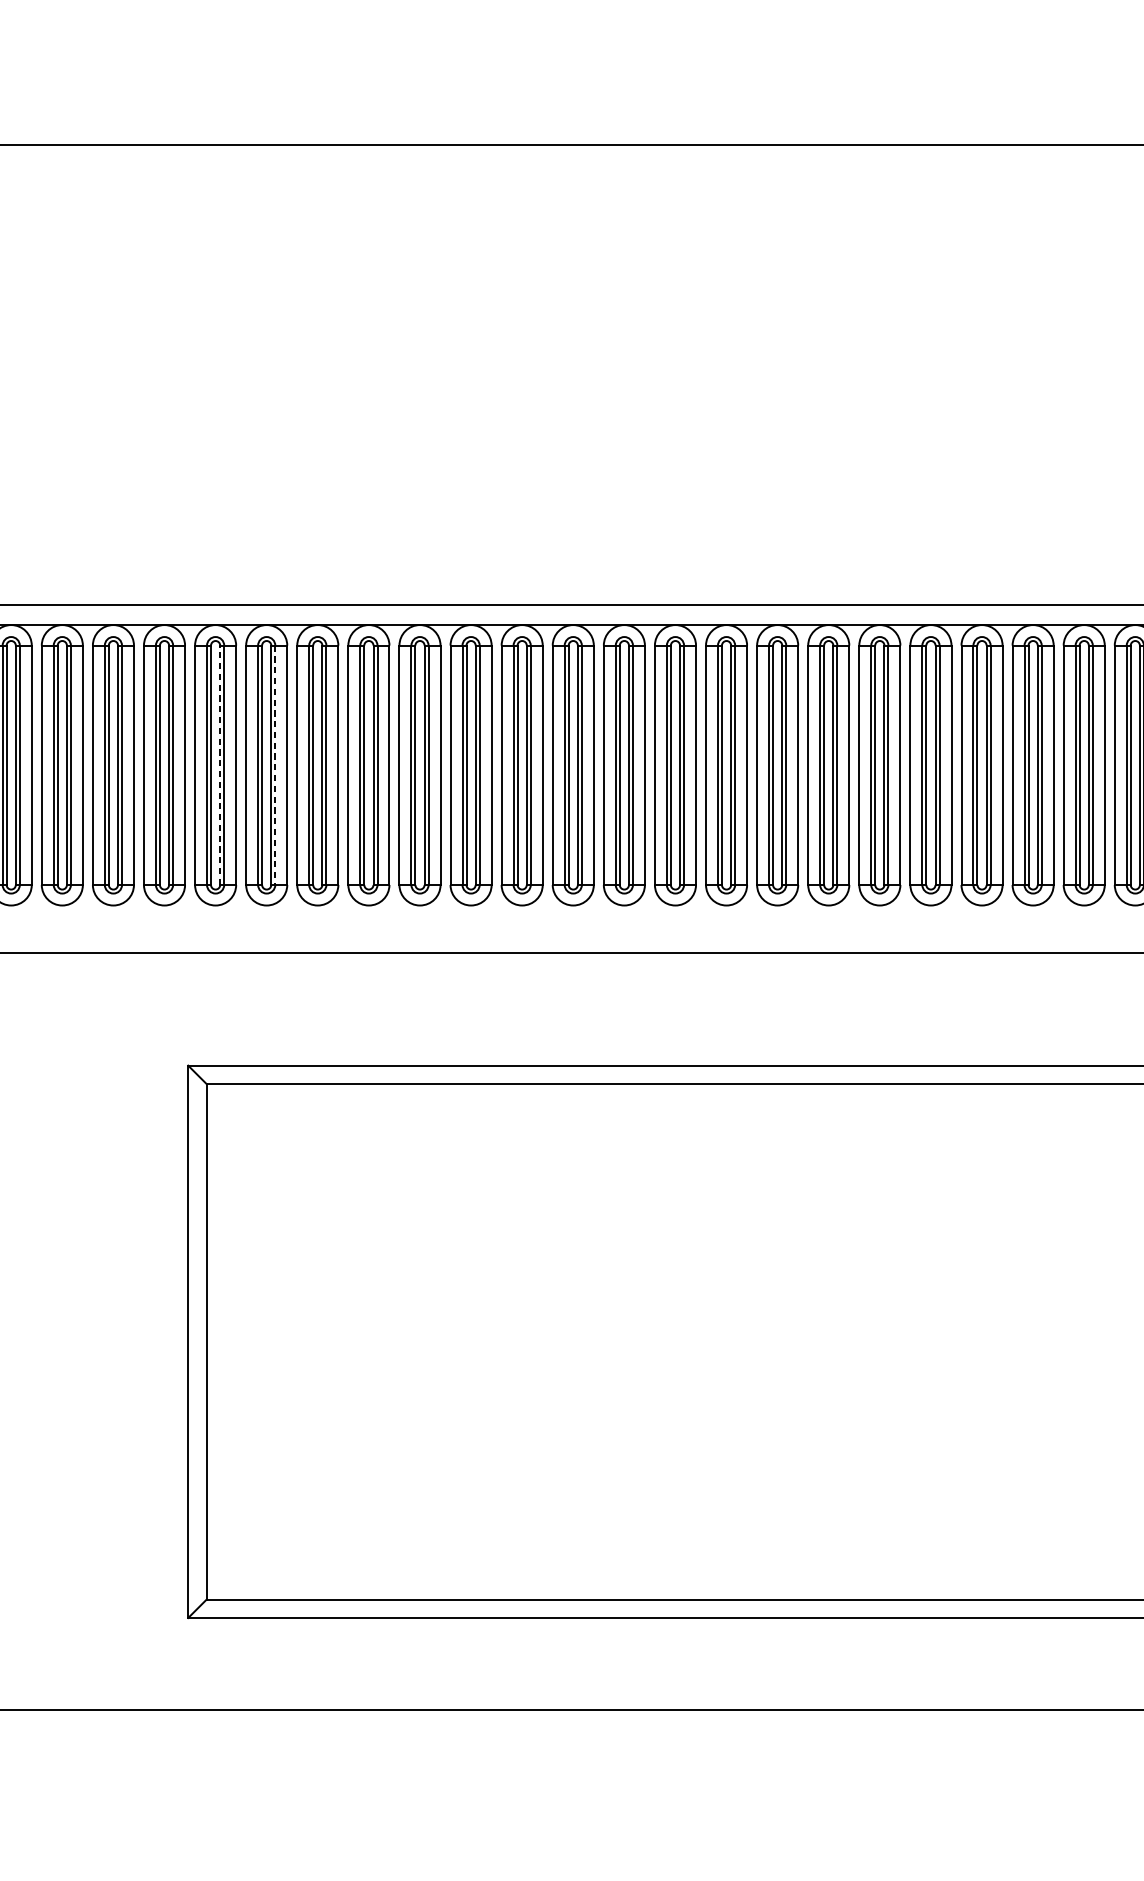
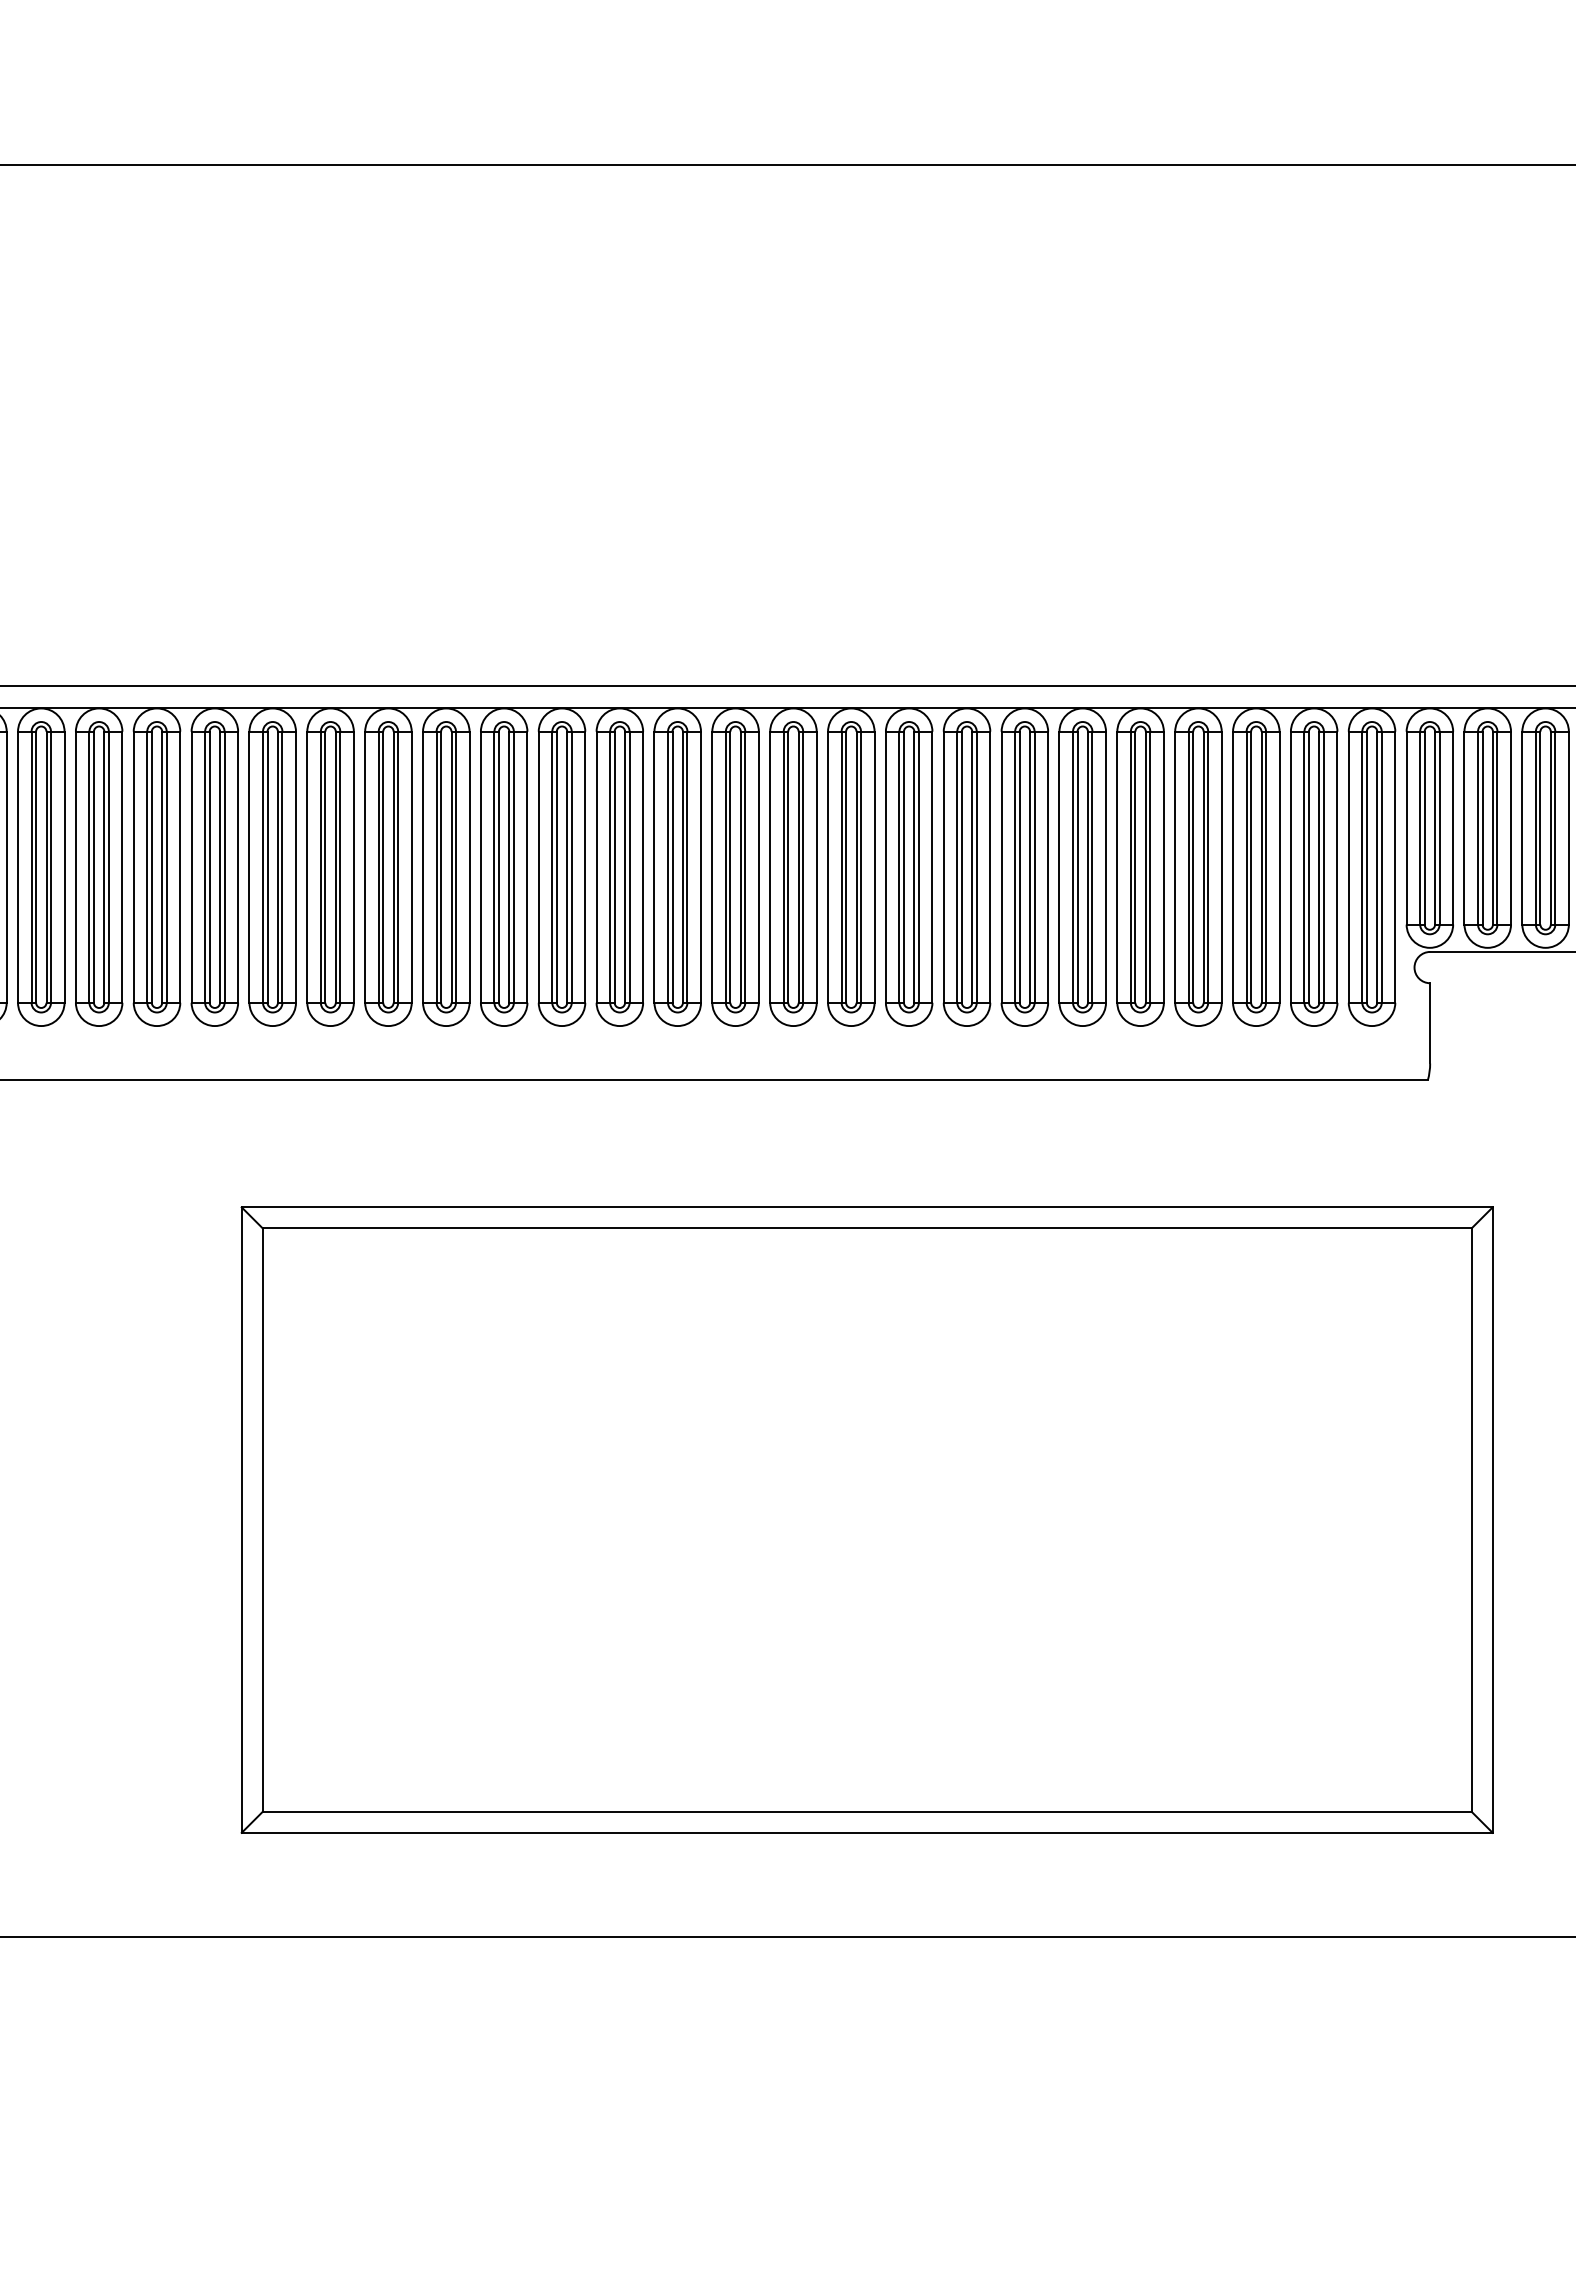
line: (219, 765) -> (277, 867), dashed -> solid
line: (275, 765) -> (340, 867), dashed -> solid

